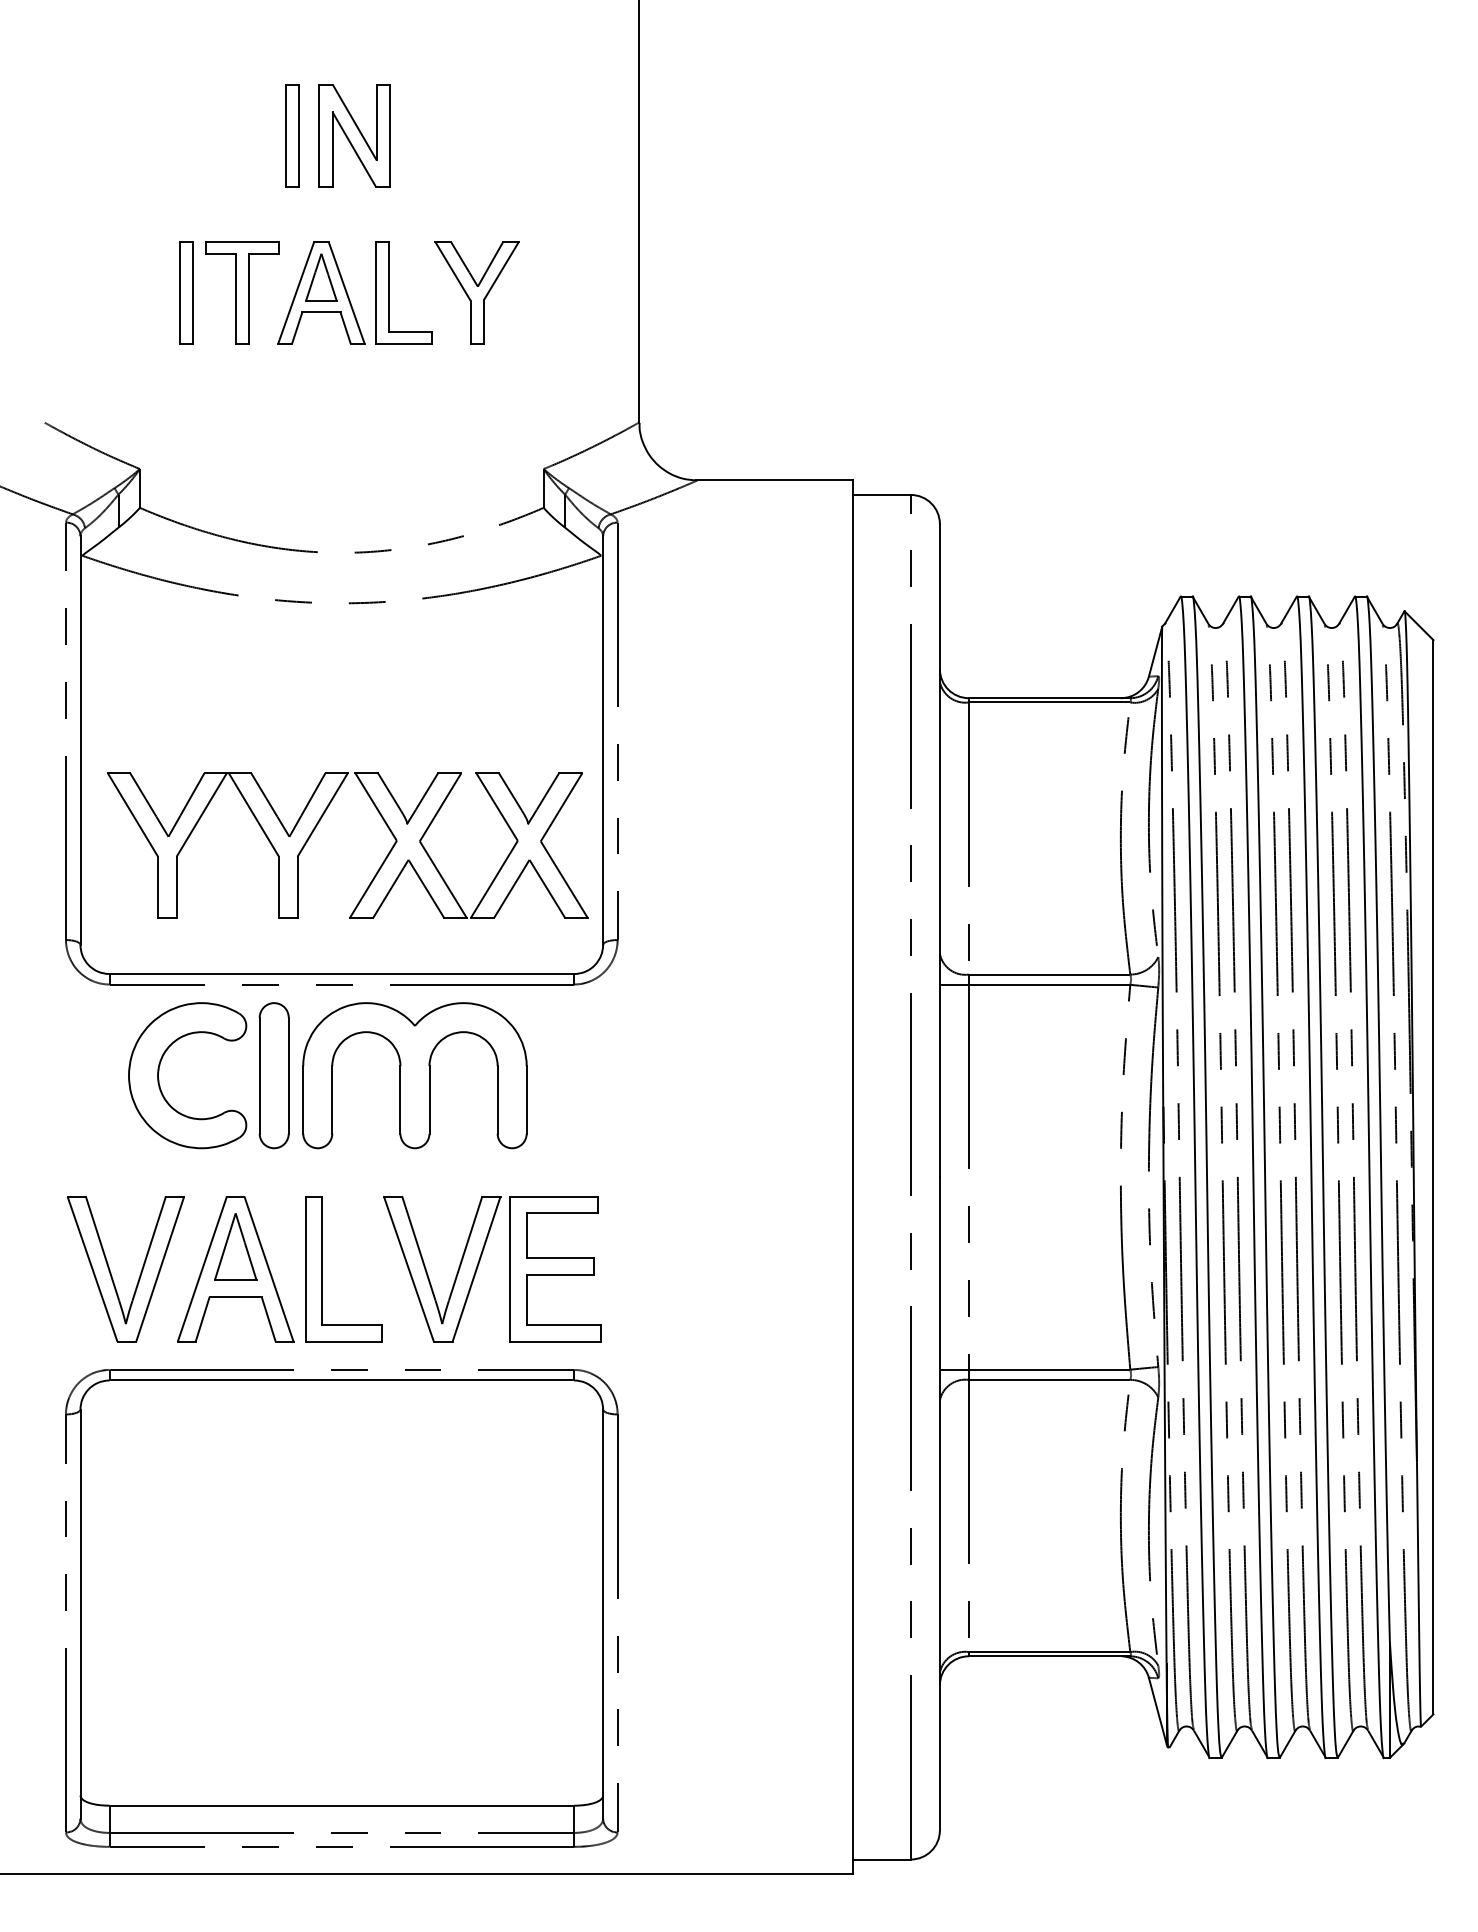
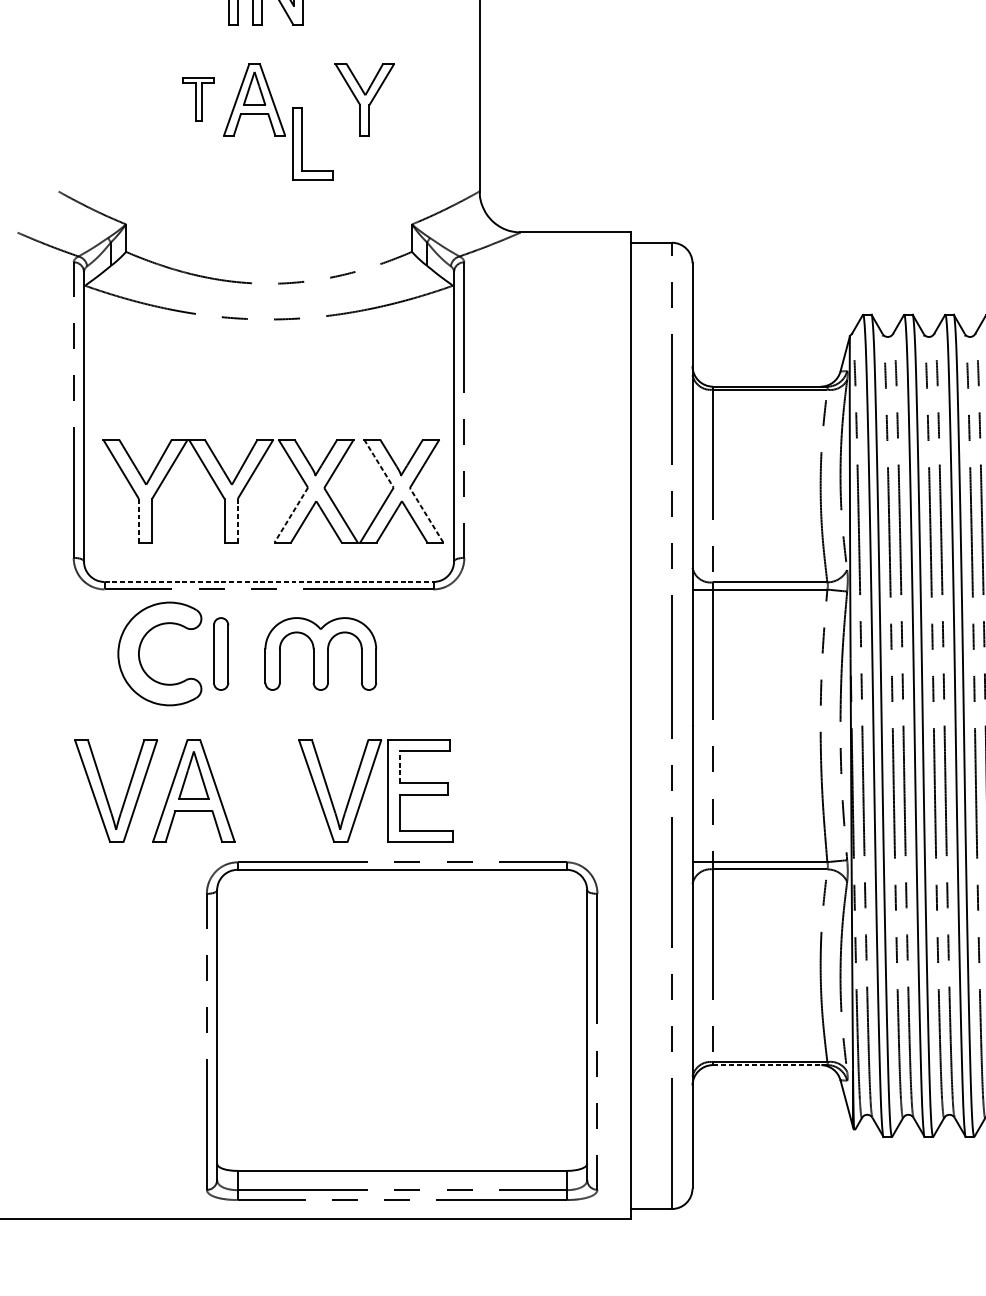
part: (186, 292) -> (159, 99), removed
part: (242, 292) -> (198, 99), size x0.6
part: (389, 292) -> (302, 143), moved
line: (497, 807) -> (379, 464), solid -> dashed
line: (373, 879) -> (291, 515), solid -> dashed
line: (564, 879) -> (426, 515), solid -> dashed
line: (158, 887) -> (139, 520), solid -> dashed
line: (297, 887) -> (237, 520), solid -> dashed
line: (342, 974) -> (269, 582), solid -> dashed
part: (273, 1075) -> (220, 653), size x0.7
part: (414, 1075) -> (320, 653), size x0.7
line: (526, 1235) -> (399, 767), solid -> dashed
part: (322, 1269) -> (255, 791), removed
part: (341, 1608) -> (401, 1031), moved
line: (1049, 1656) -> (770, 1065), solid -> dashed

